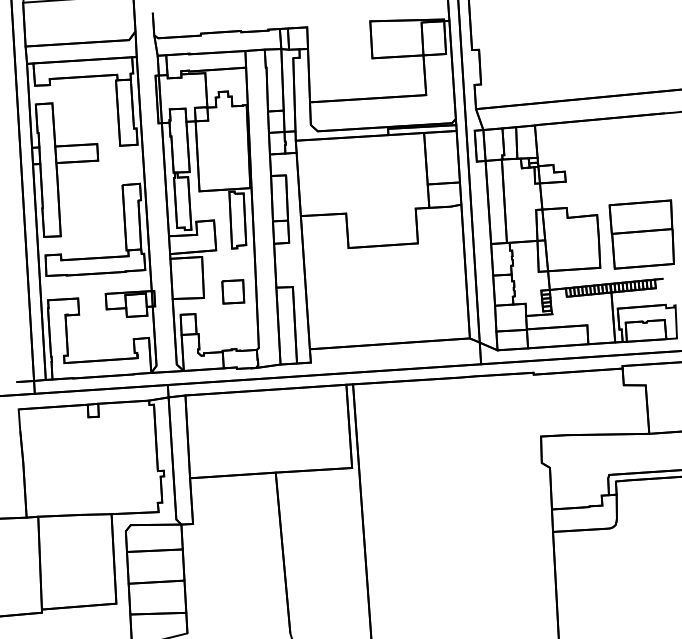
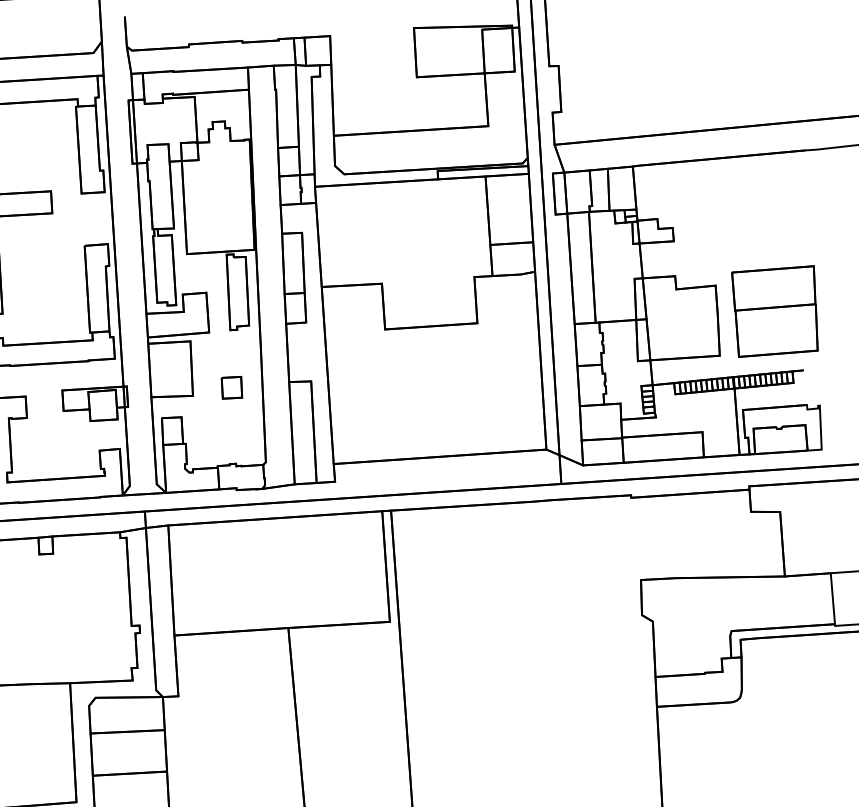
part: (233, 291) -> (232, 387), size x0.7

